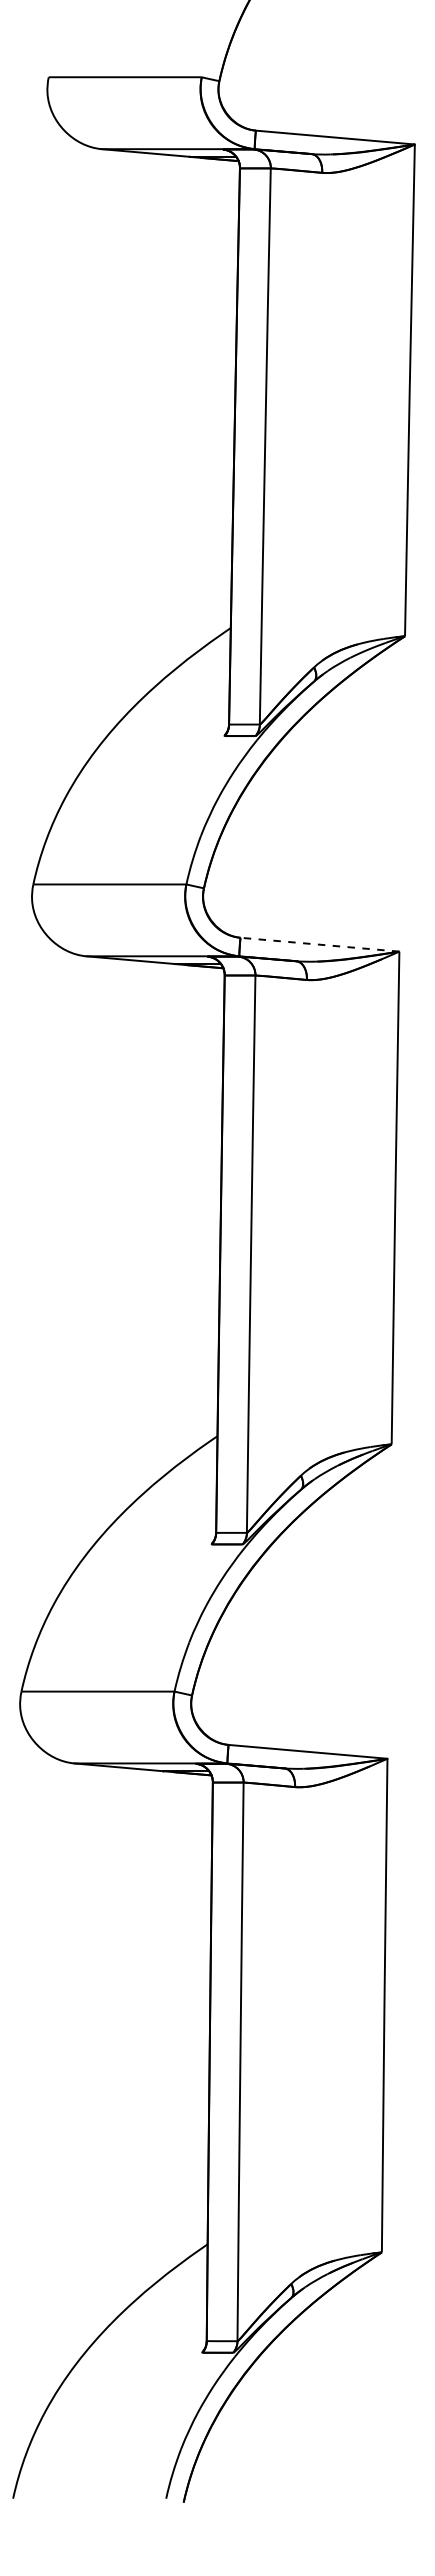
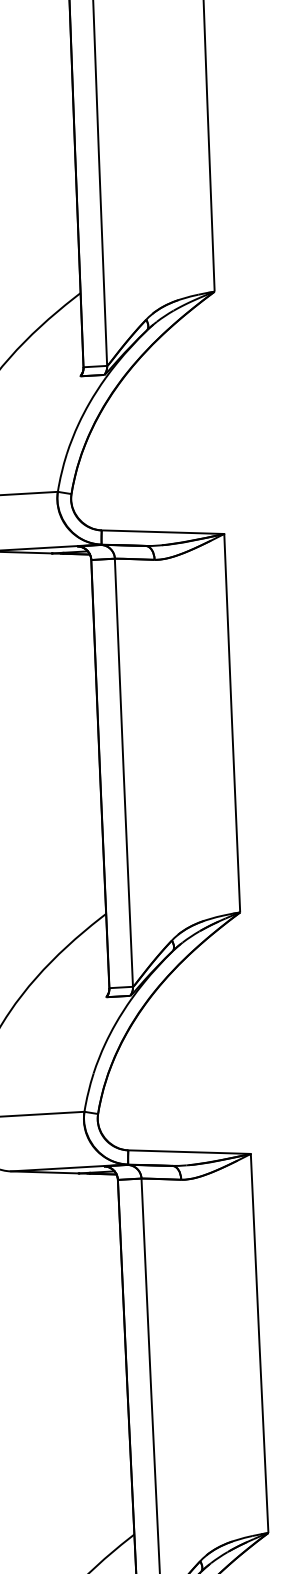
line: (319, 944) -> (162, 532), dashed -> solid

